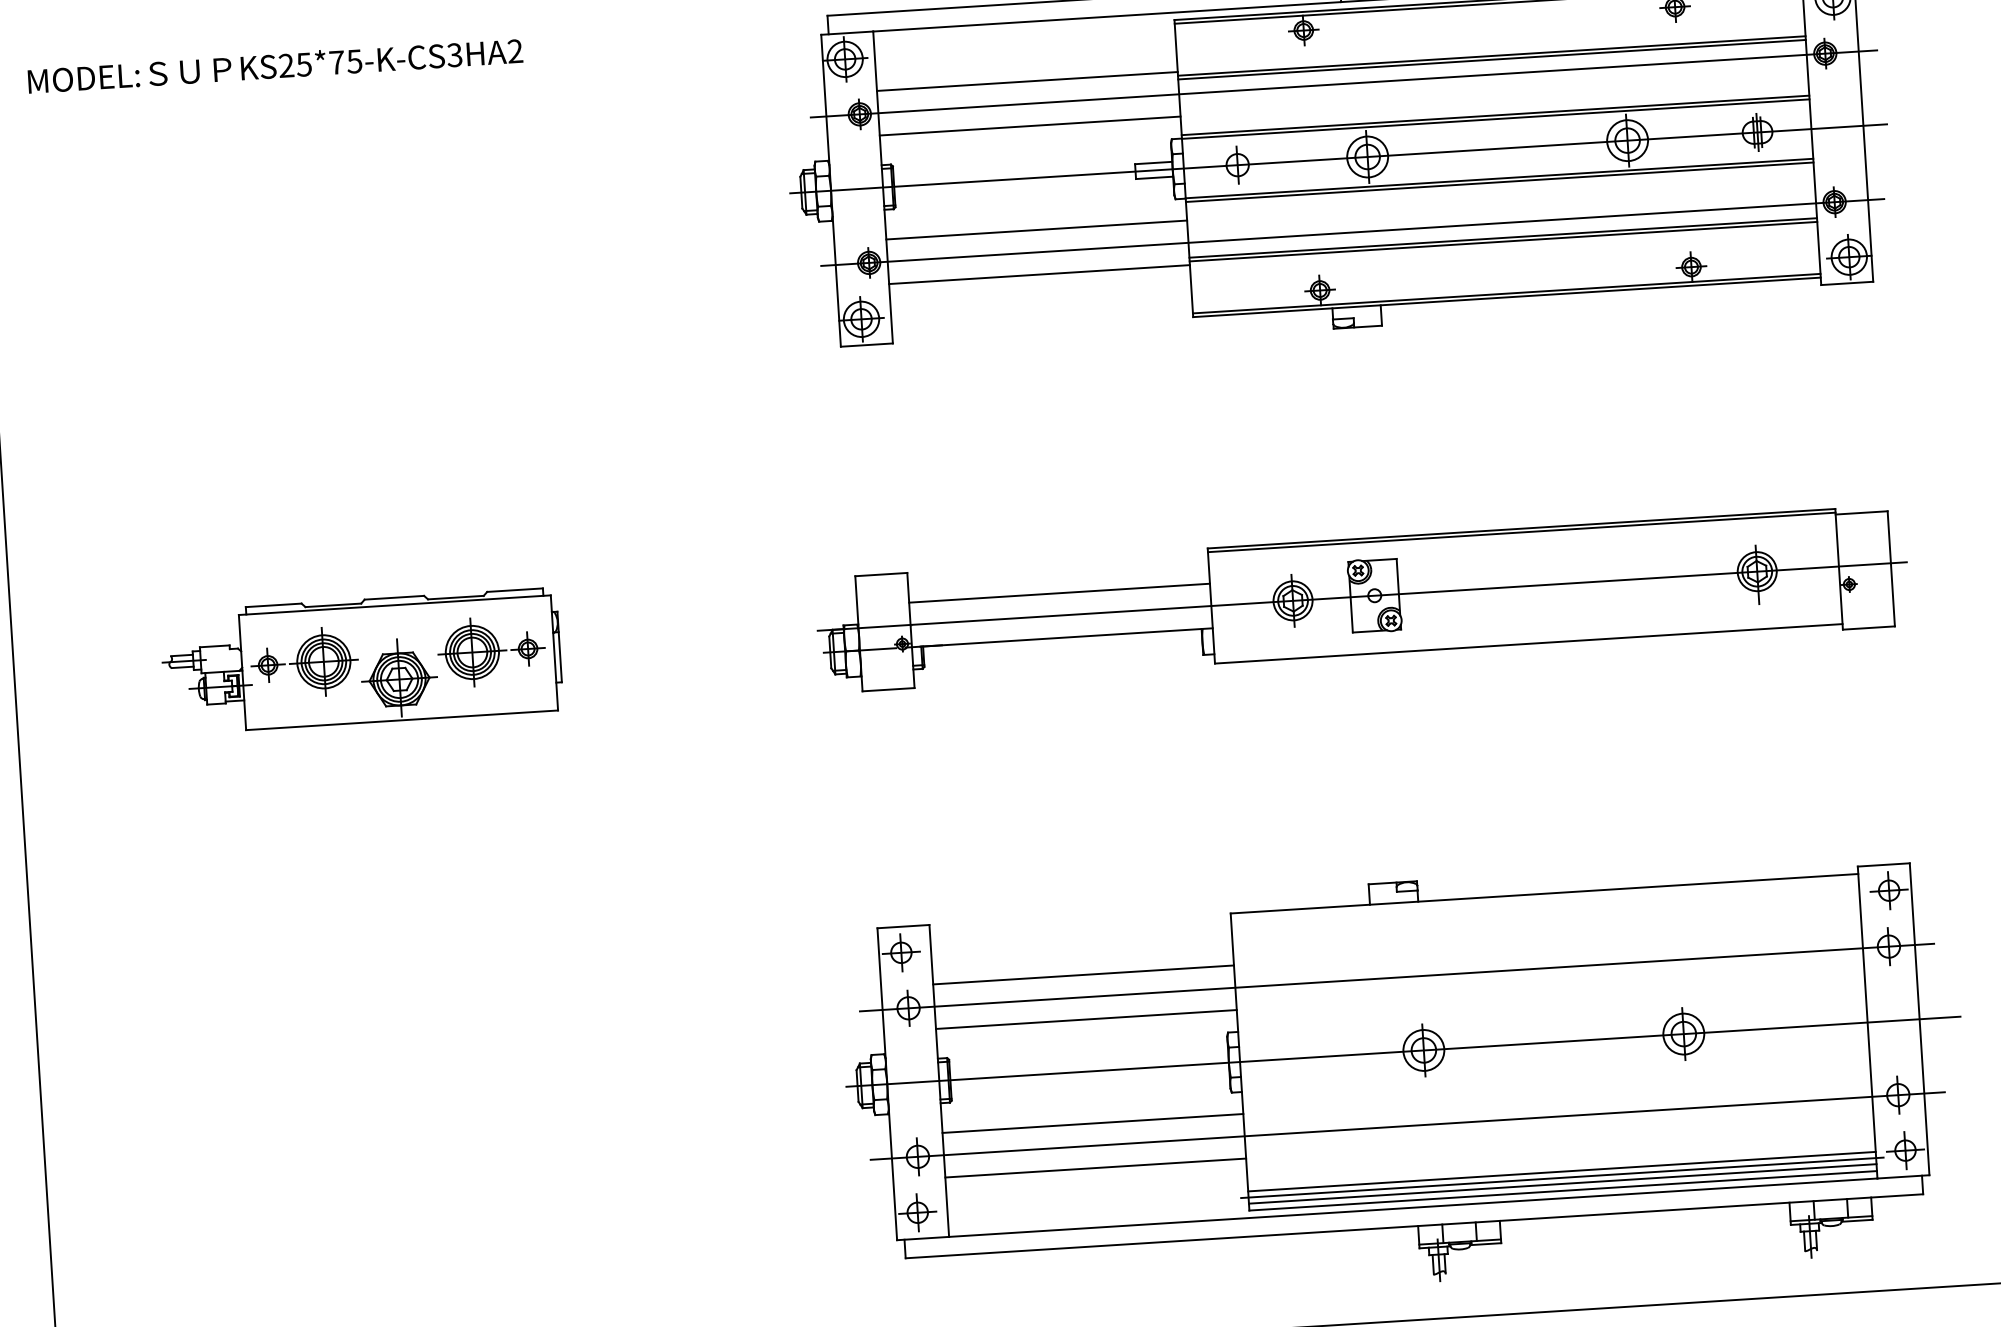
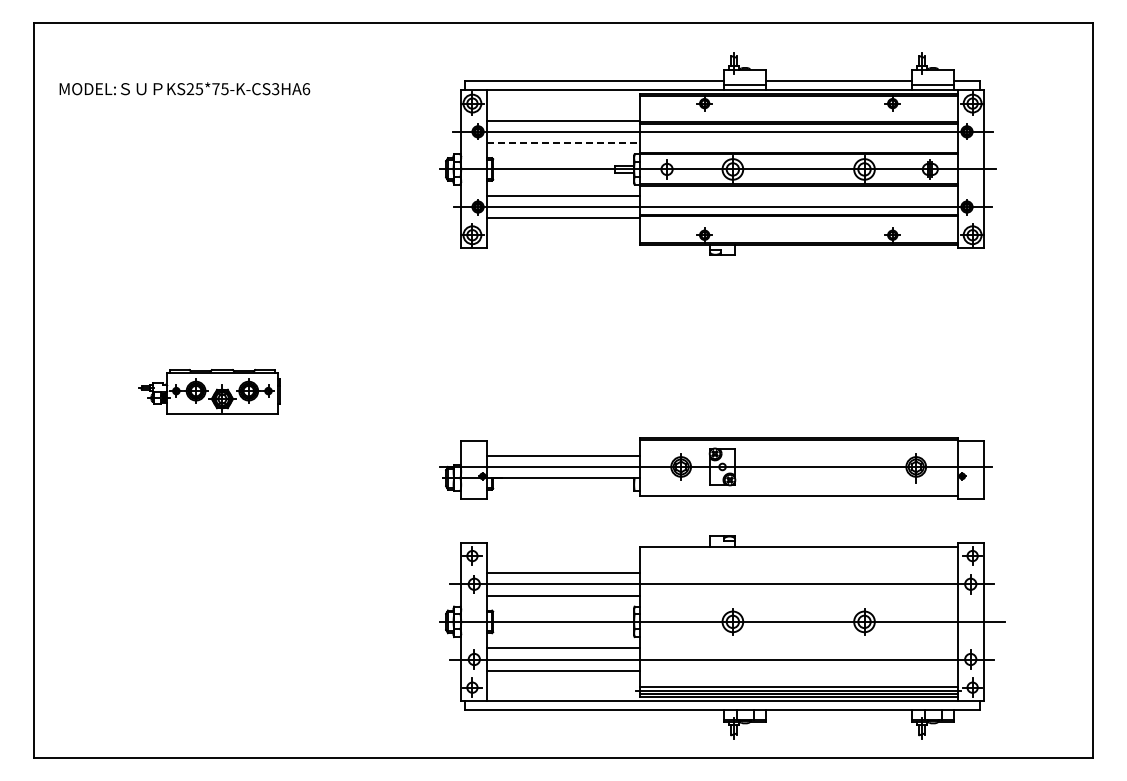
text: (515, 52) -> (306, 89), KS25*75-K-CS3HA2 -> KS25*75-K-CS3HA6
line: (1031, 126) -> (564, 143), solid -> dashed
part: (1361, 599) -> (715, 468), moved
part: (361, 660) -> (209, 391), size x0.7

